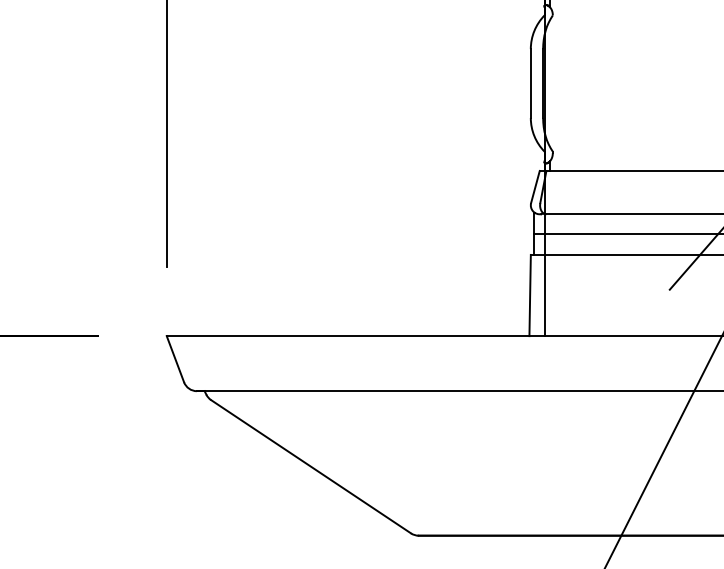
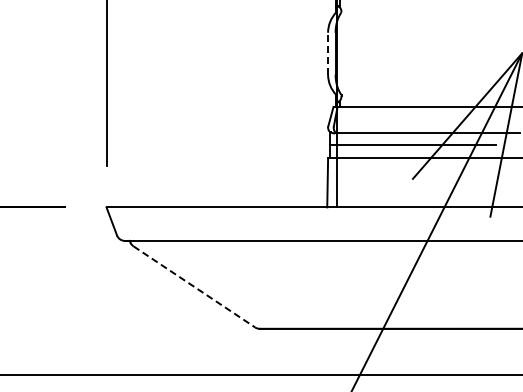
line: (531, 83) -> (328, 53), solid -> dashed
line: (311, 467) -> (194, 287), solid -> dashed

